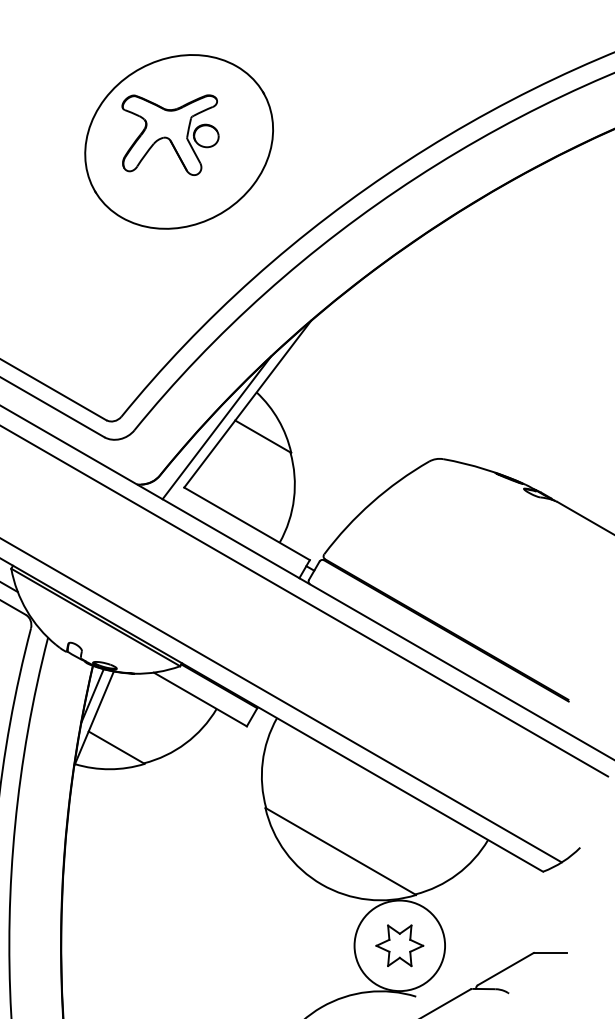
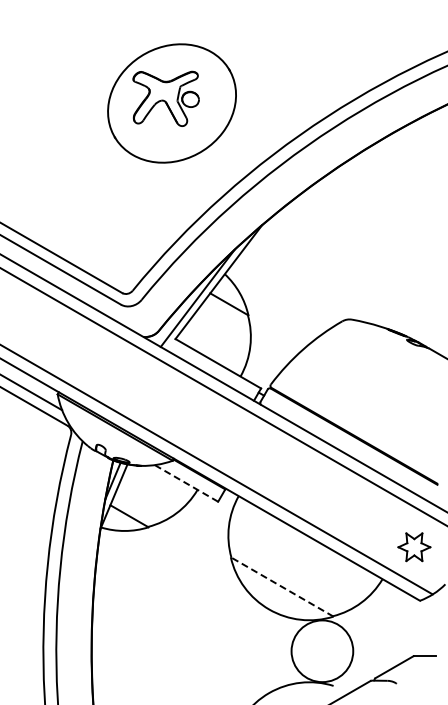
line: (200, 699) -> (186, 483), solid -> dashed
line: (339, 850) -> (281, 586), solid -> dashed
part: (399, 946) -> (414, 547), moved

